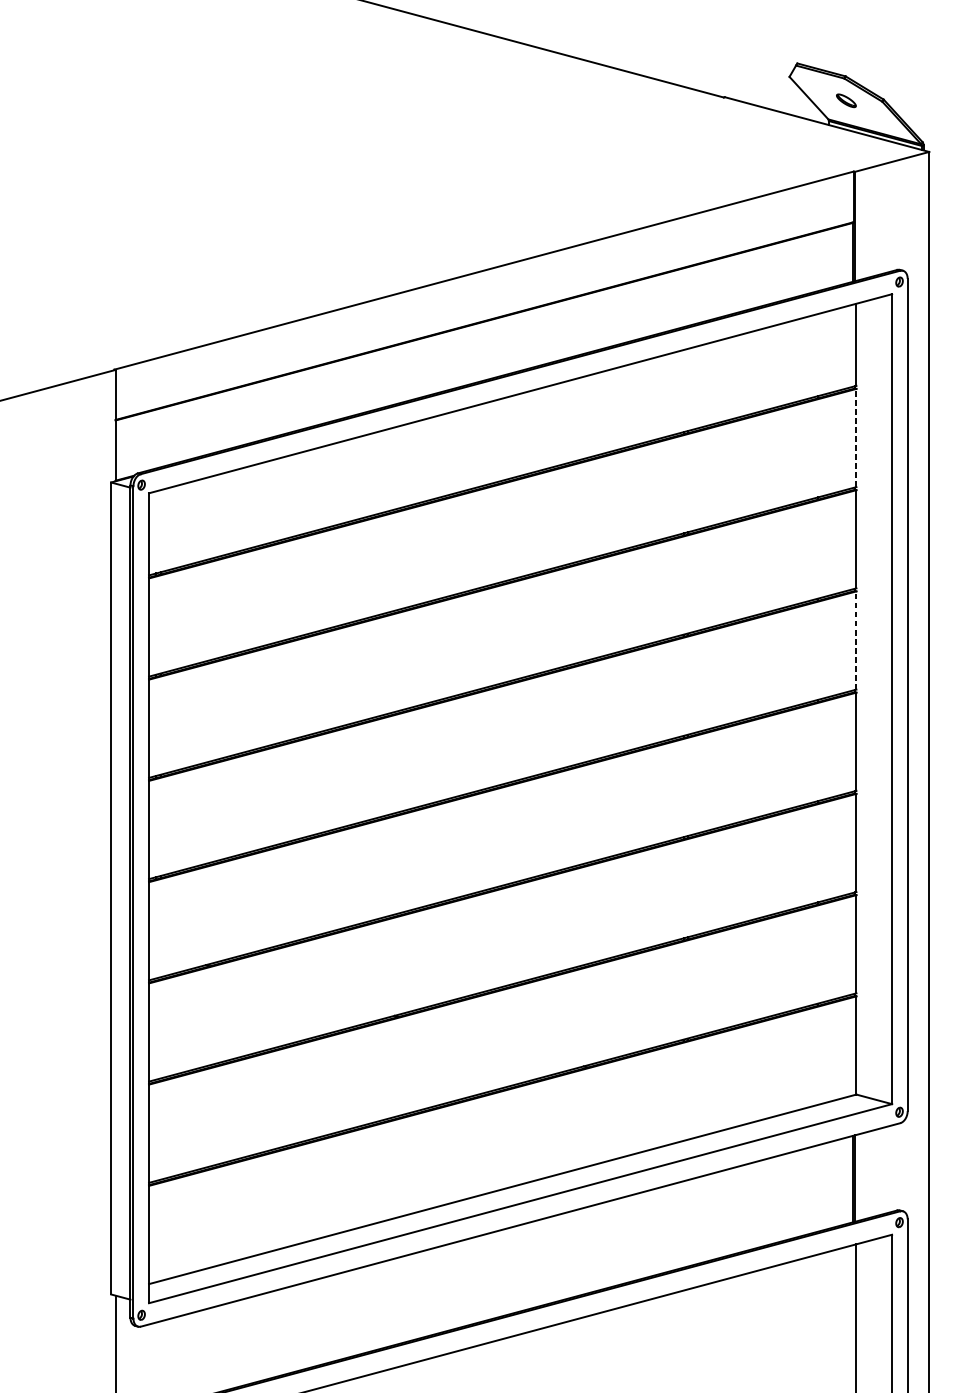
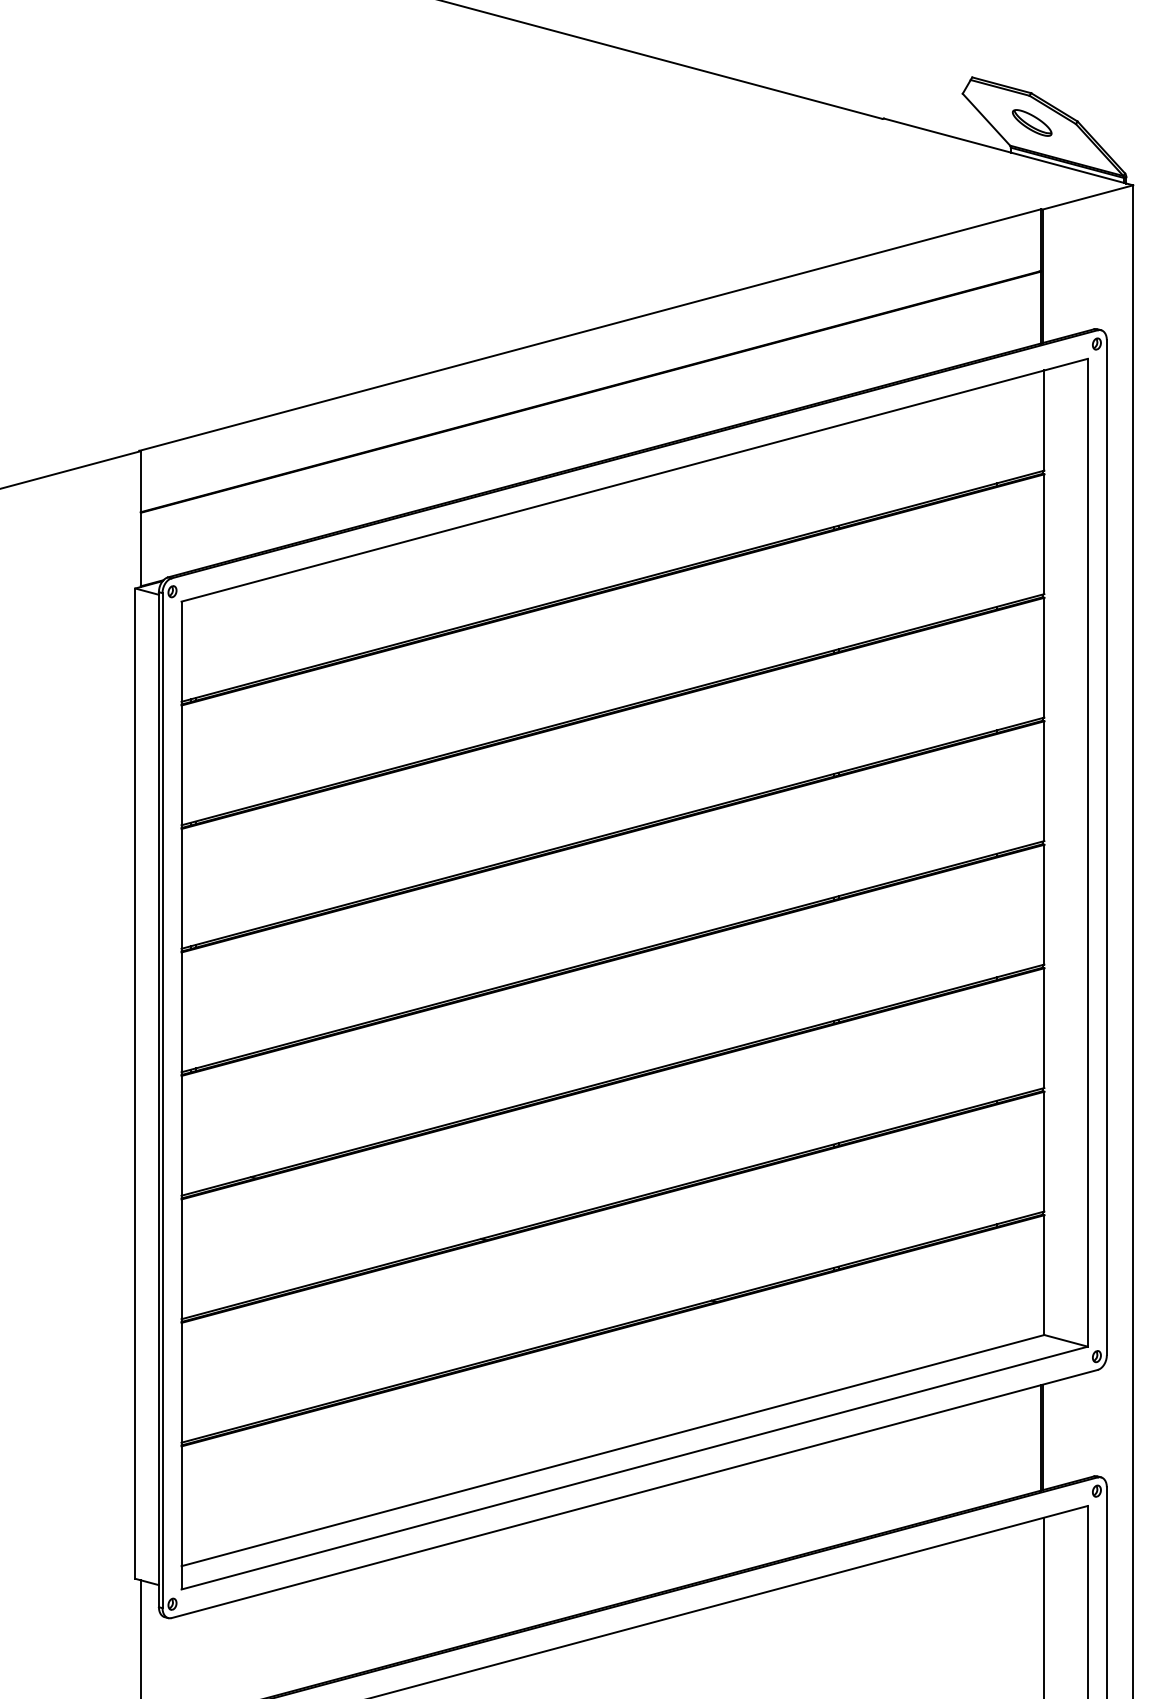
part: (845, 100) -> (1031, 122), size x1.67
line: (856, 438) -> (1044, 534), dashed -> solid
line: (856, 640) -> (1044, 781), dashed -> solid

